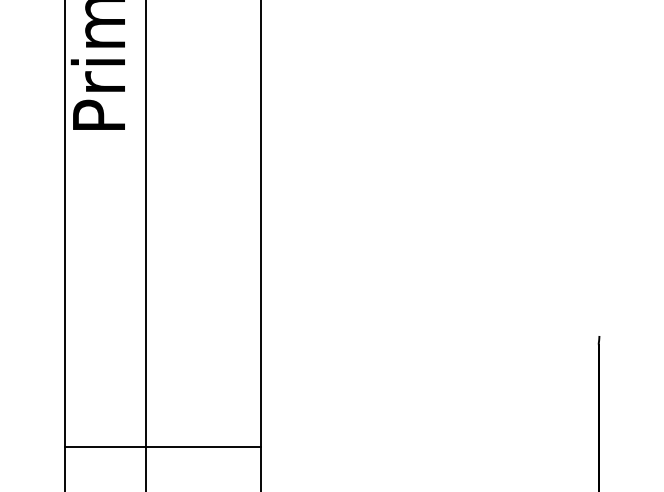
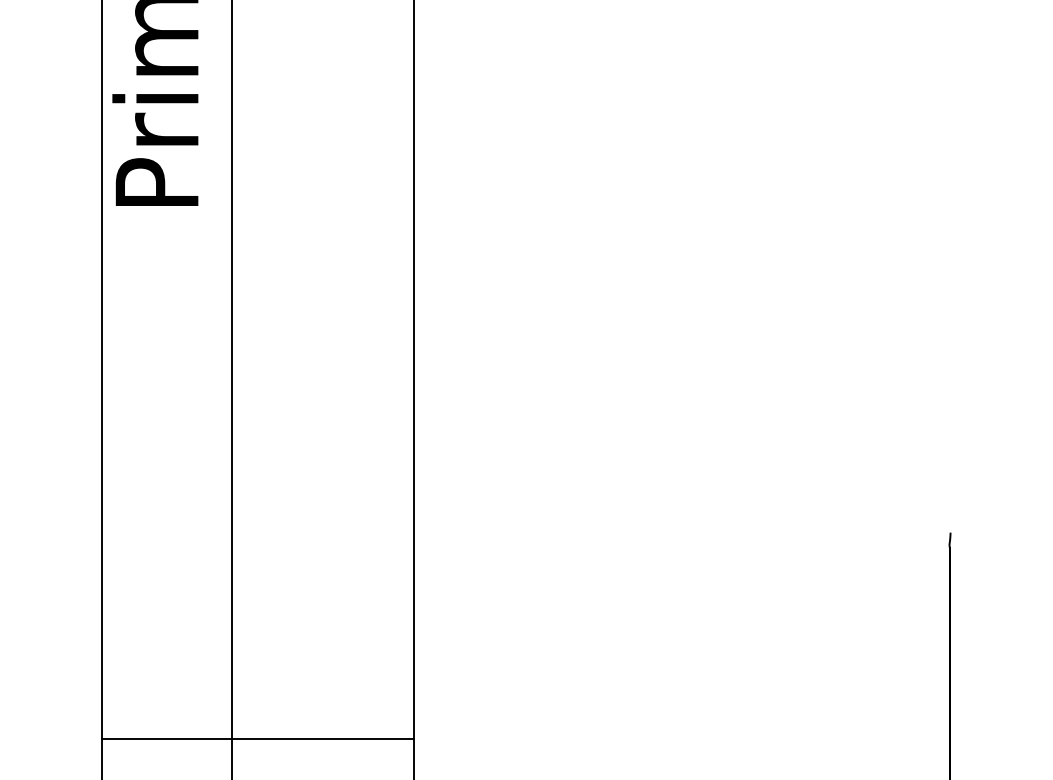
line: (162, 446) -> (257, 738), moved

